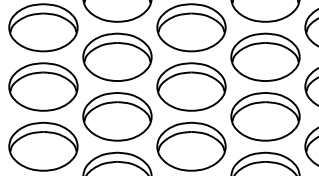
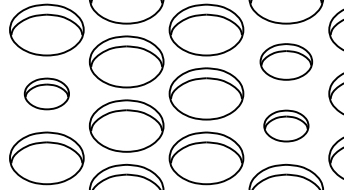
part: (265, 56) -> (286, 61), size x0.7
part: (43, 86) -> (46, 93), size x0.6
part: (265, 116) -> (286, 125), size x0.6

